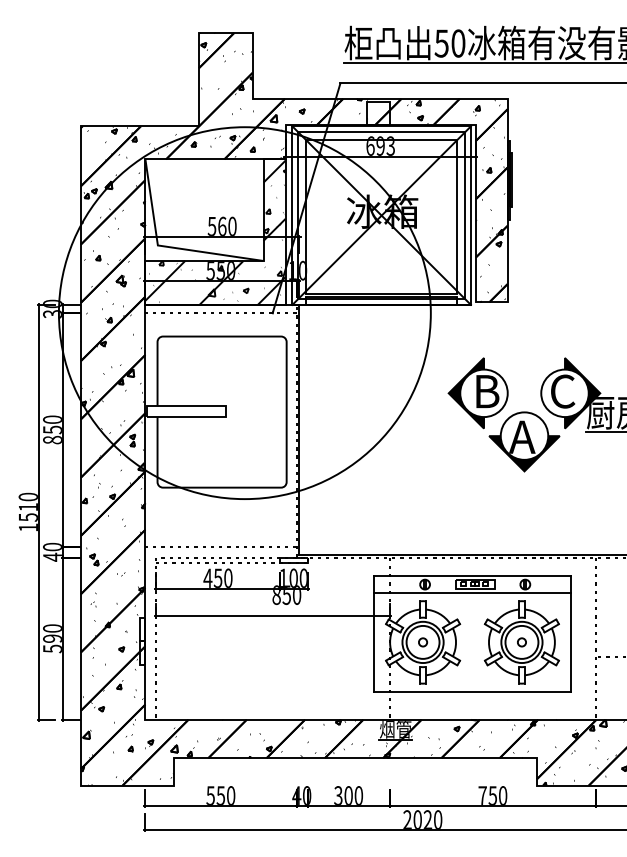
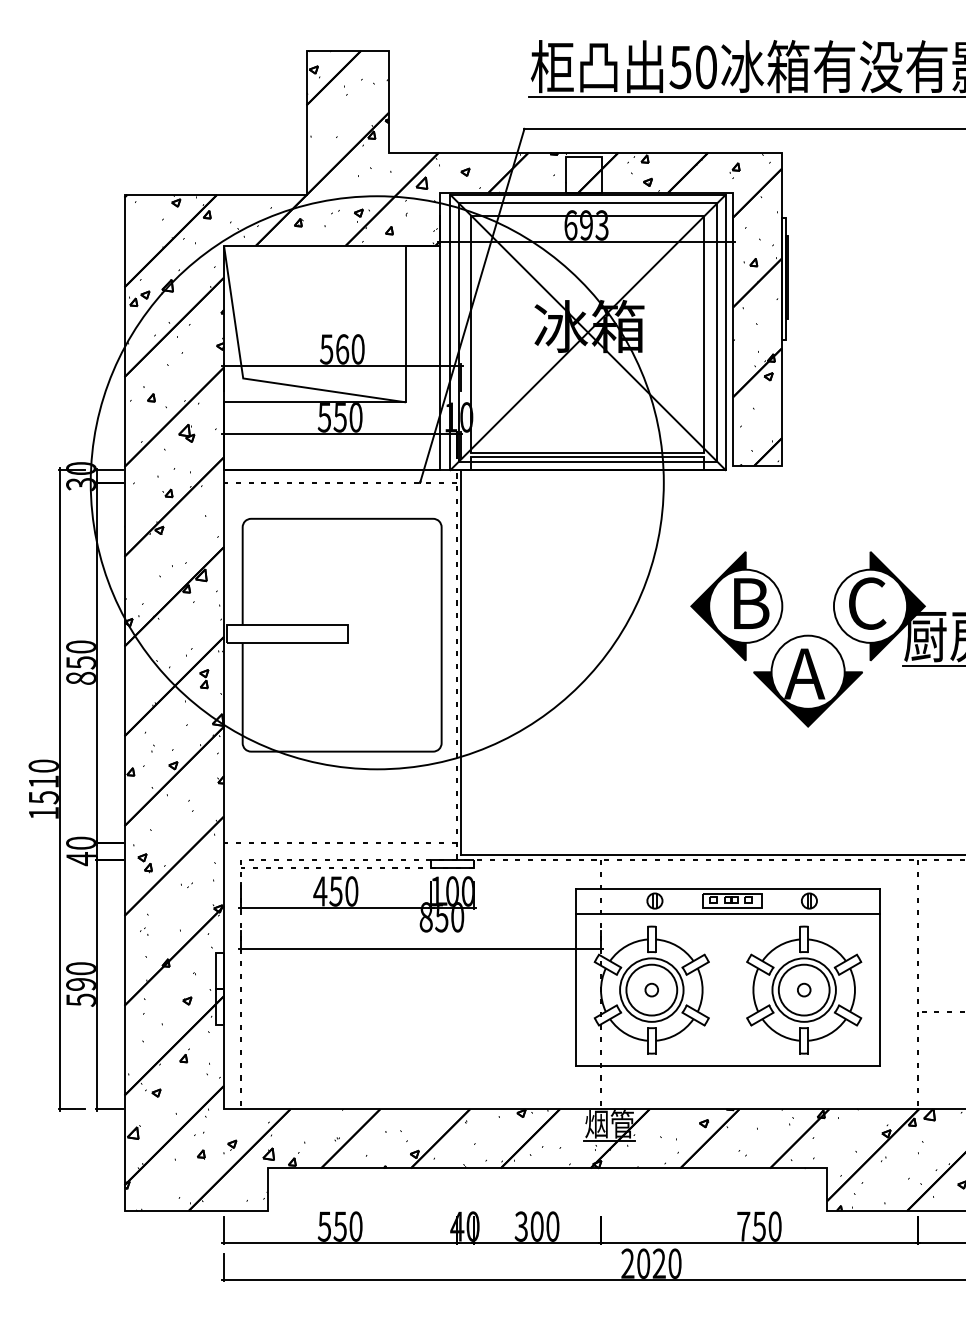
hatch: (215, 232) -> (331, 358), removed

